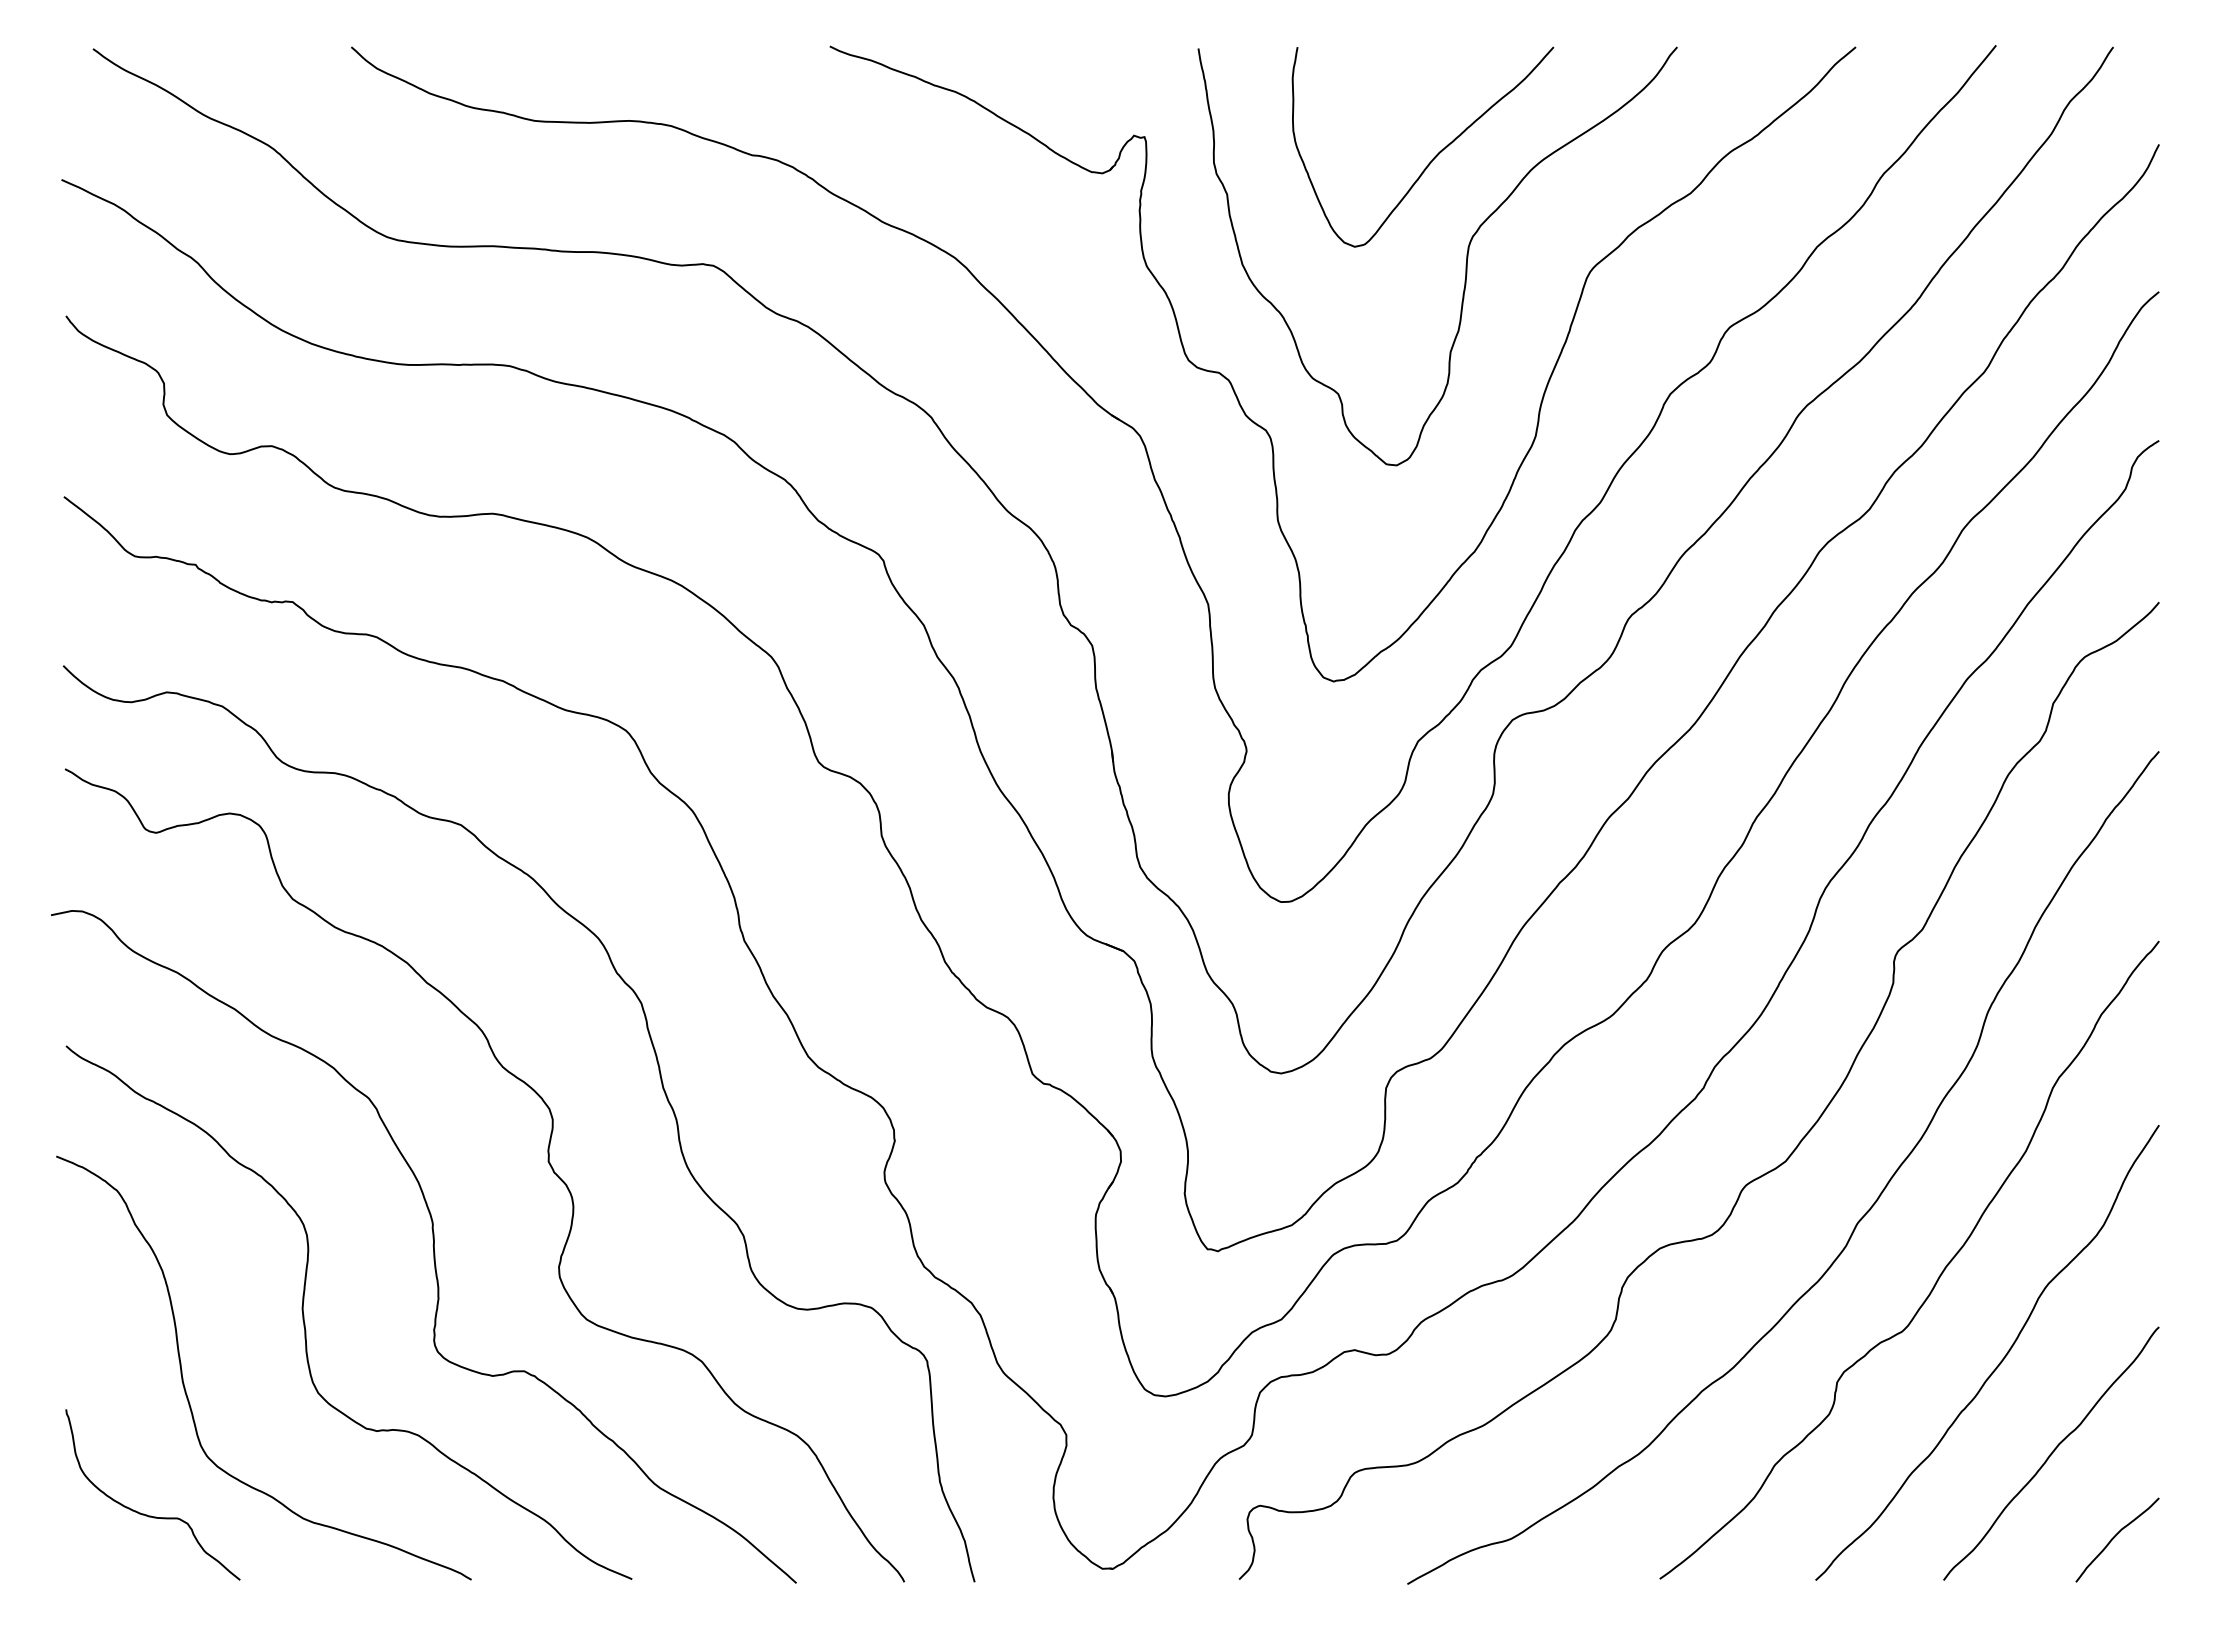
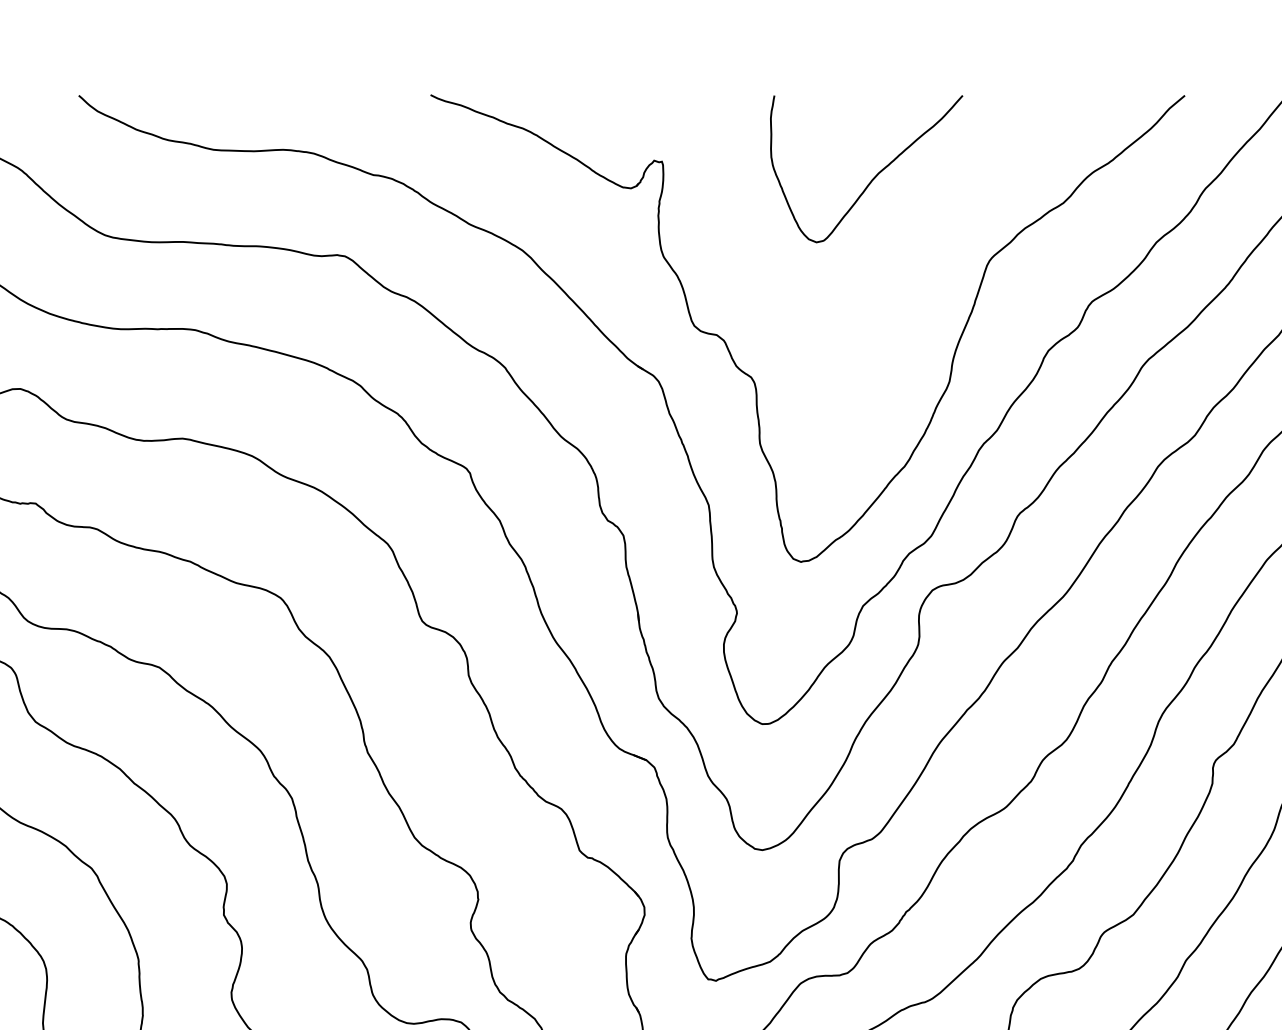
curve: (1466, 256) -> (898, 249), removed

